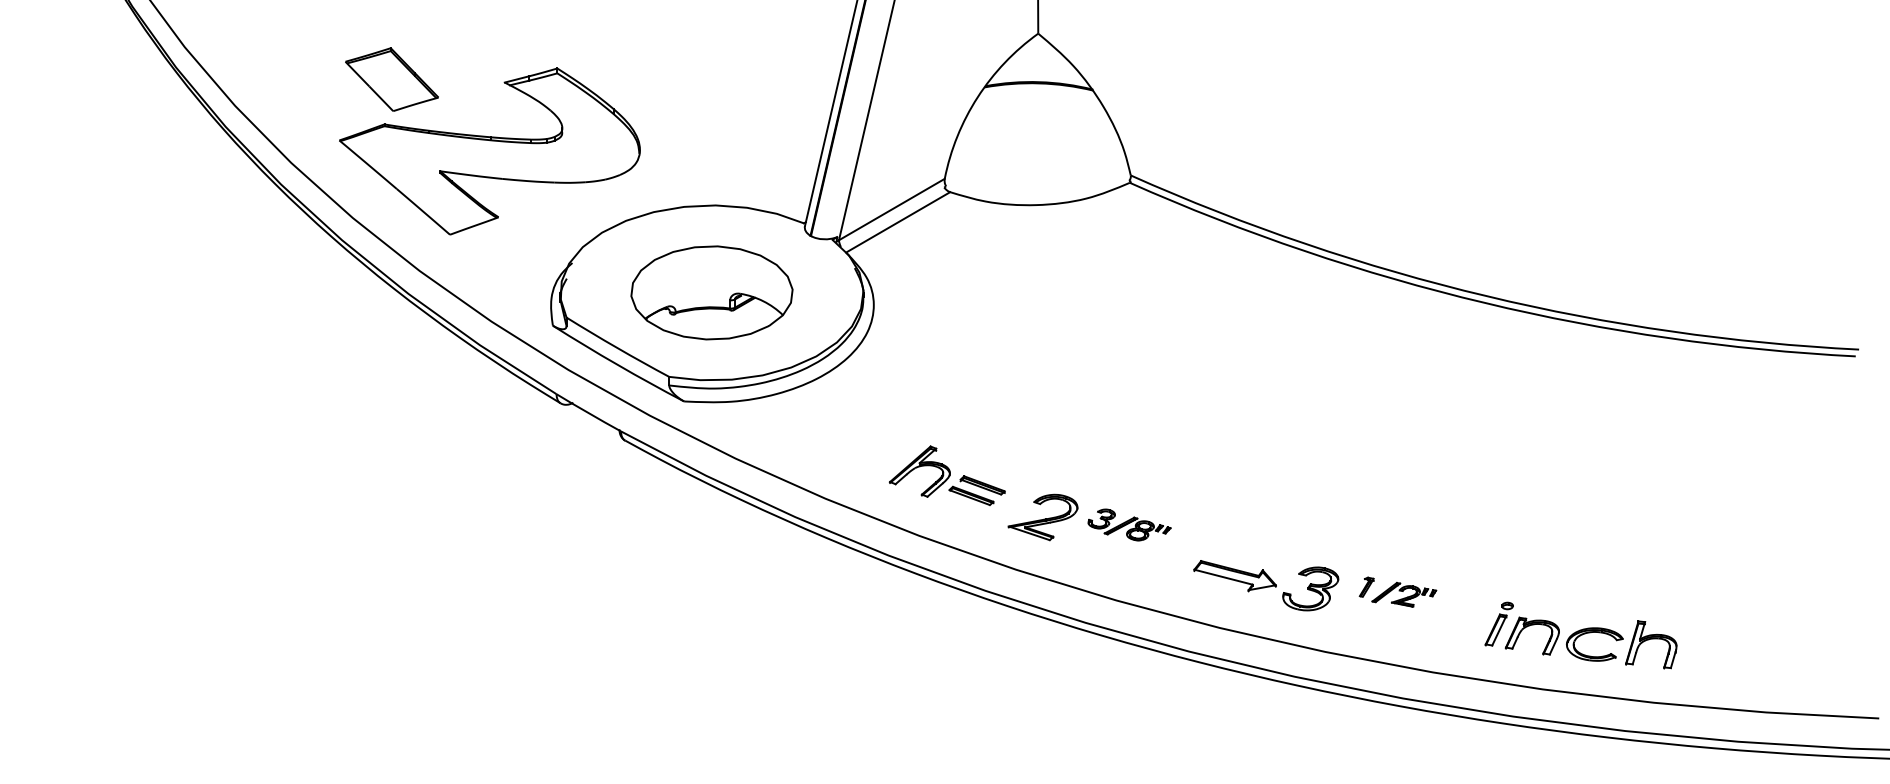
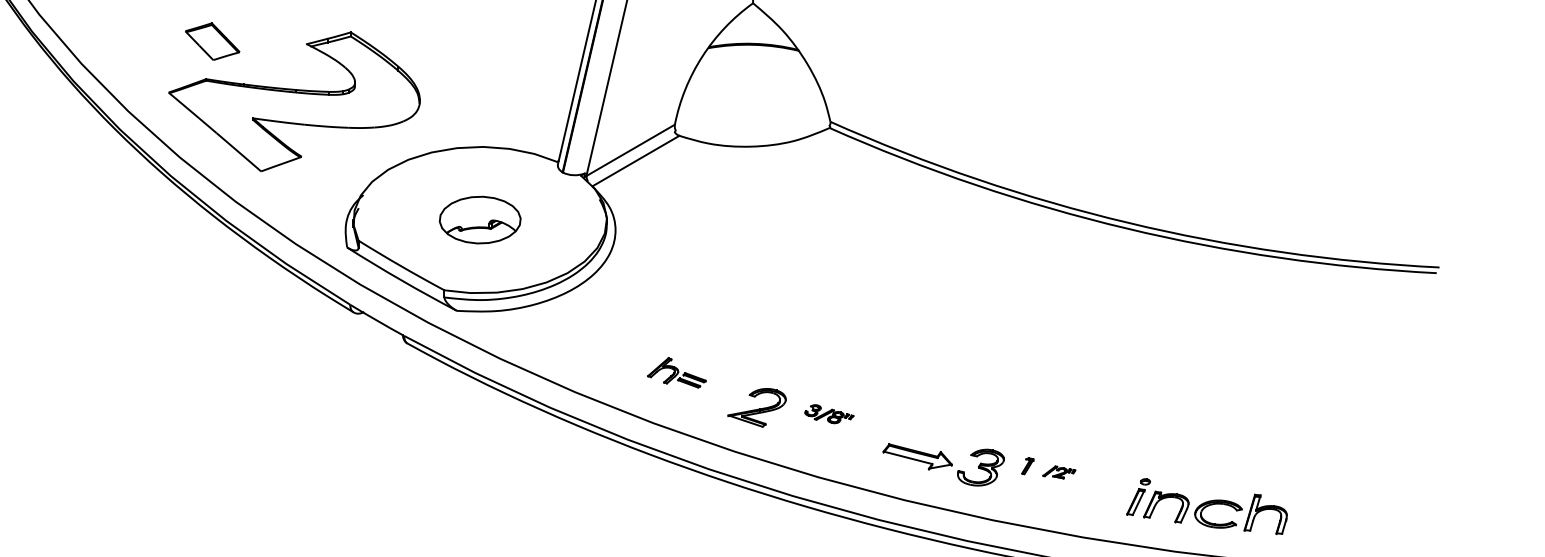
part: (391, 79) -> (212, 41), size x0.7
part: (711, 292) -> (479, 219), size x0.6
part: (946, 475) -> (676, 372), size x0.6
part: (1129, 524) -> (829, 413), size x0.7
part: (1404, 594) -> (1059, 472), size x0.6

